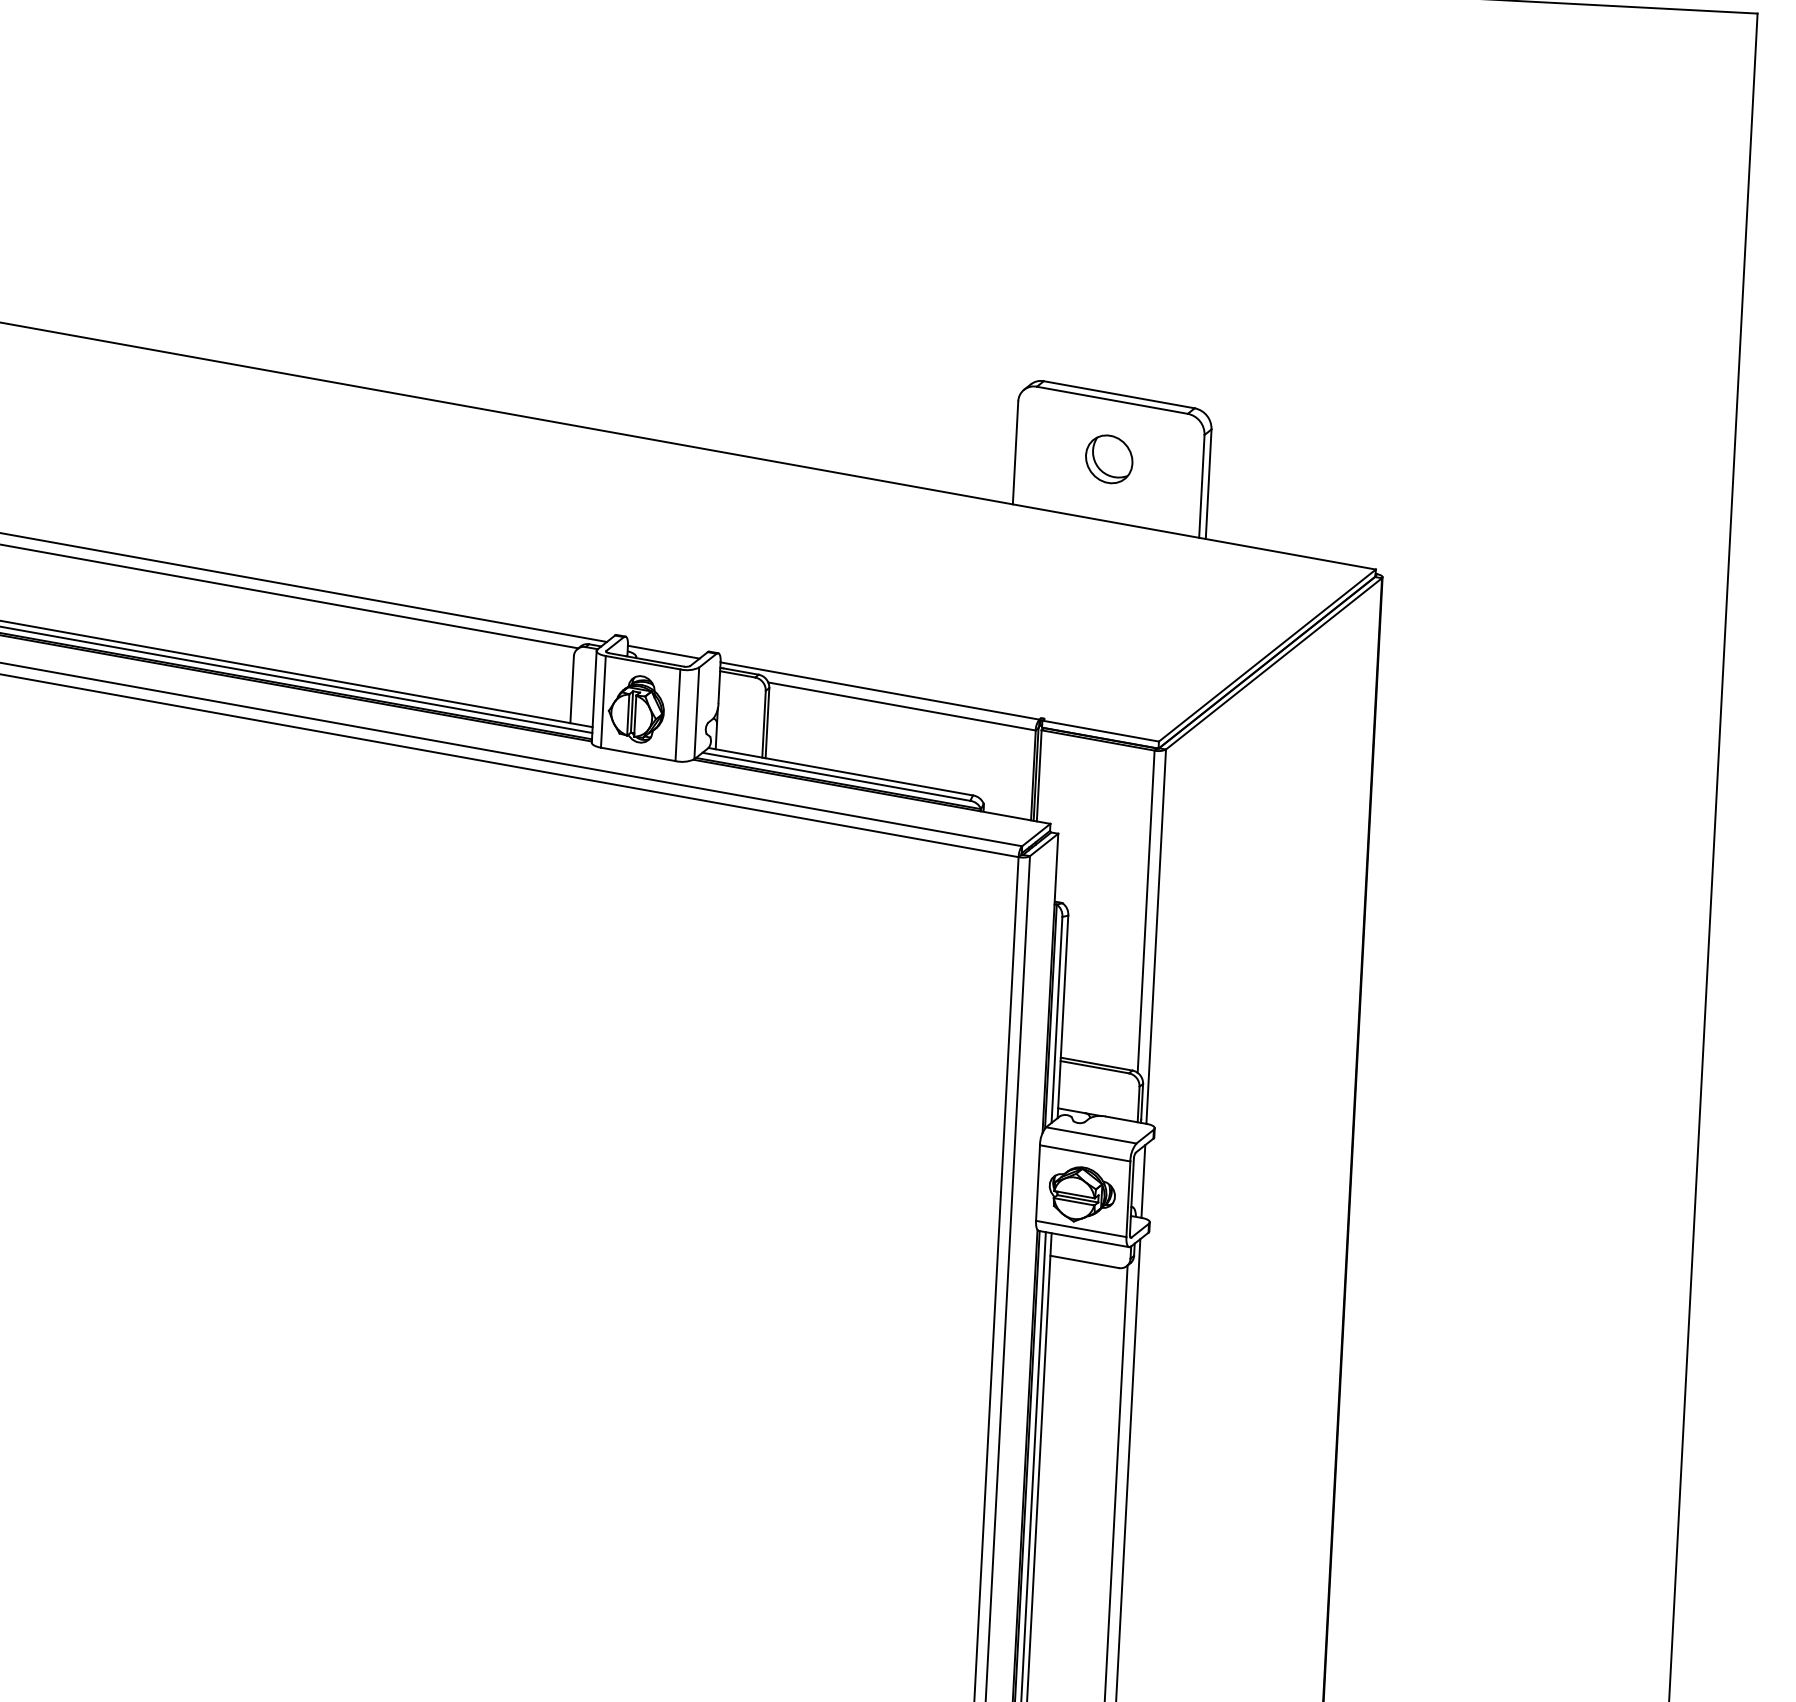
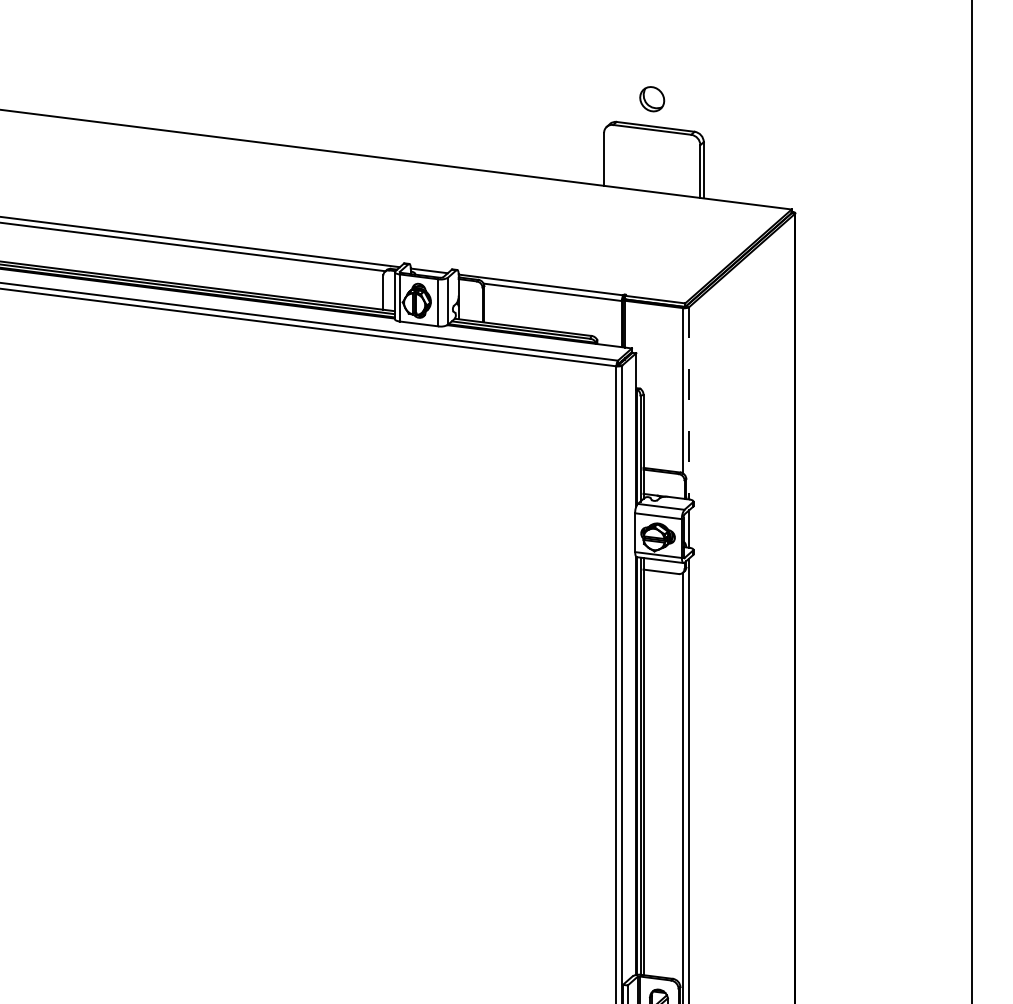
part: (1109, 459) -> (652, 99), moved
line: (1156, 936) -> (689, 403), solid -> dashed

